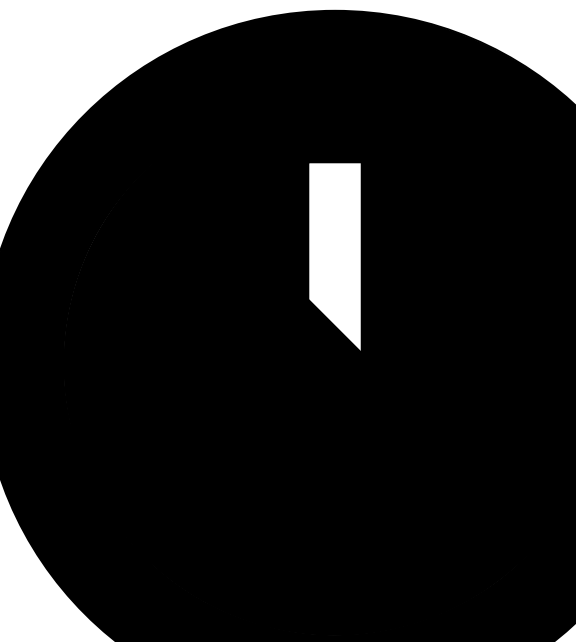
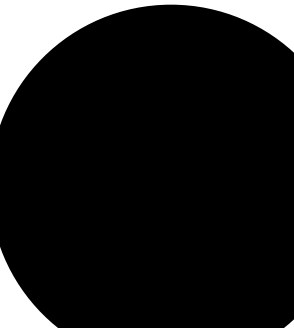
fill: (334, 257) -> (170, 131), added

